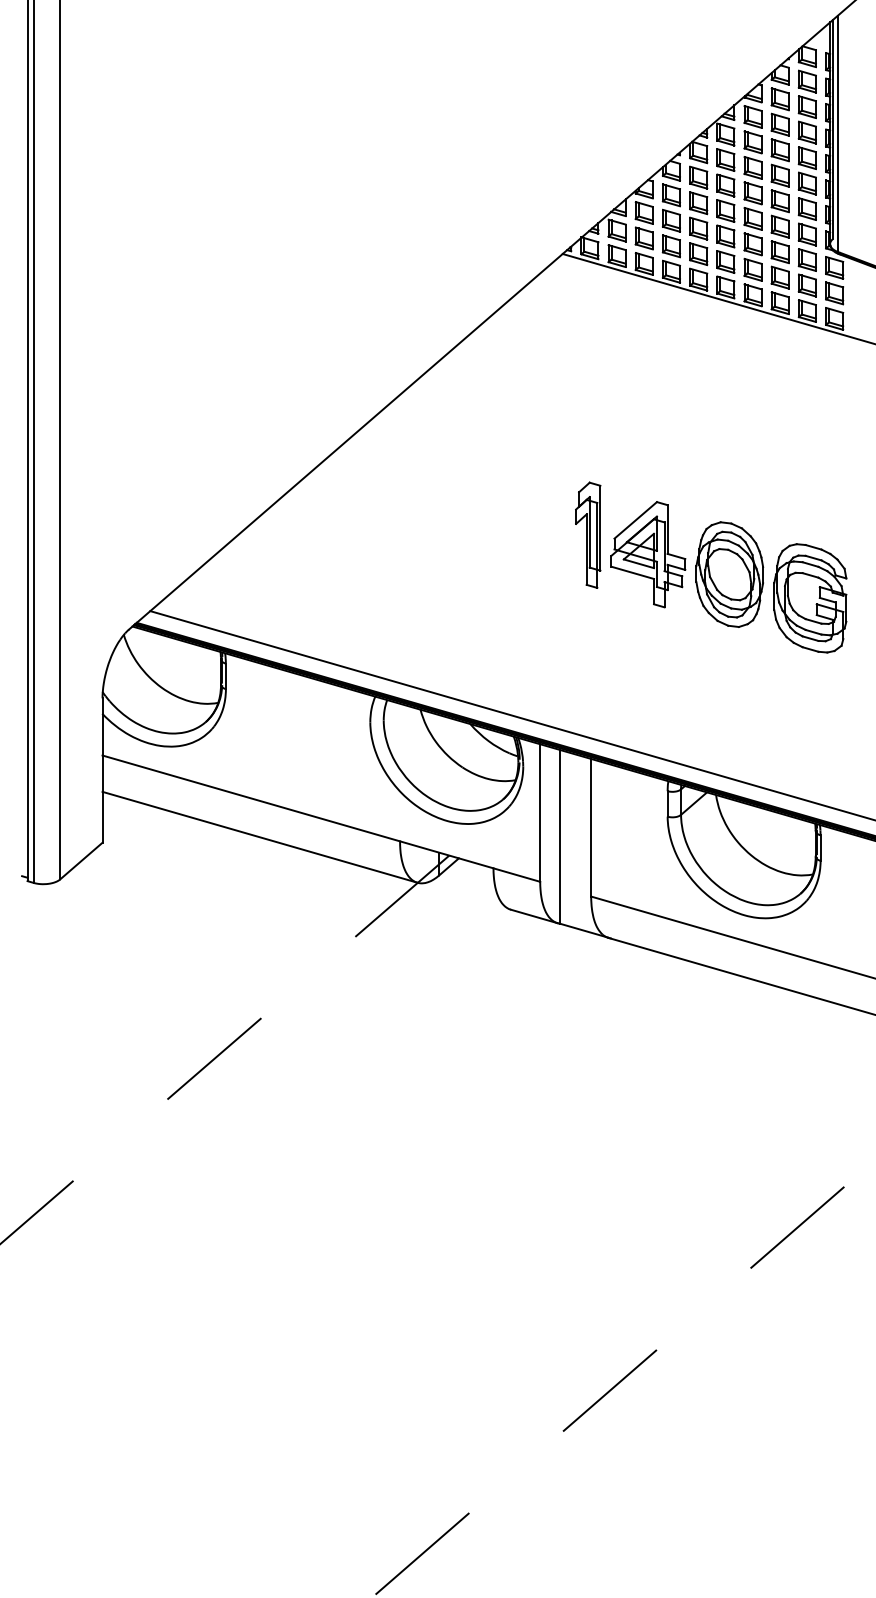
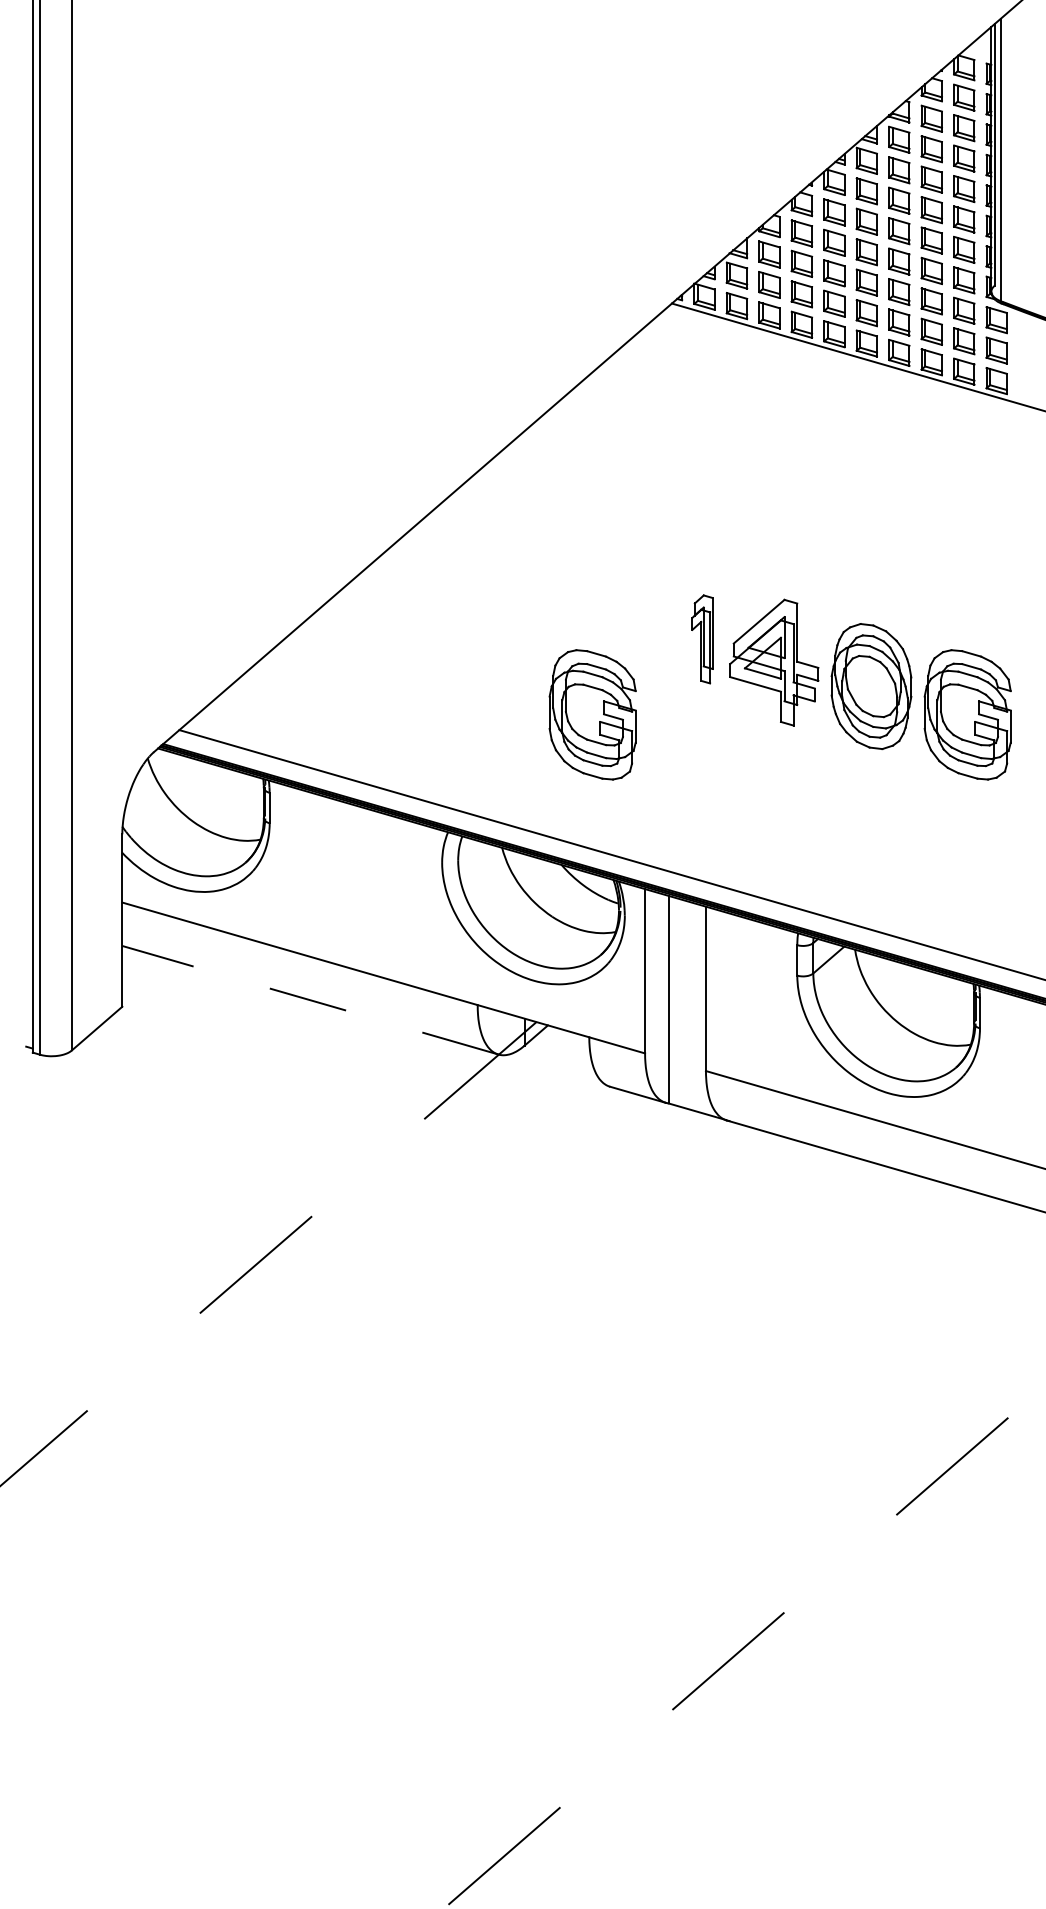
part: (588, 534) -> (702, 638), size x0.7
part: (496, 598) -> (592, 715), added
line: (260, 837) -> (310, 1000), solid -> dashed

